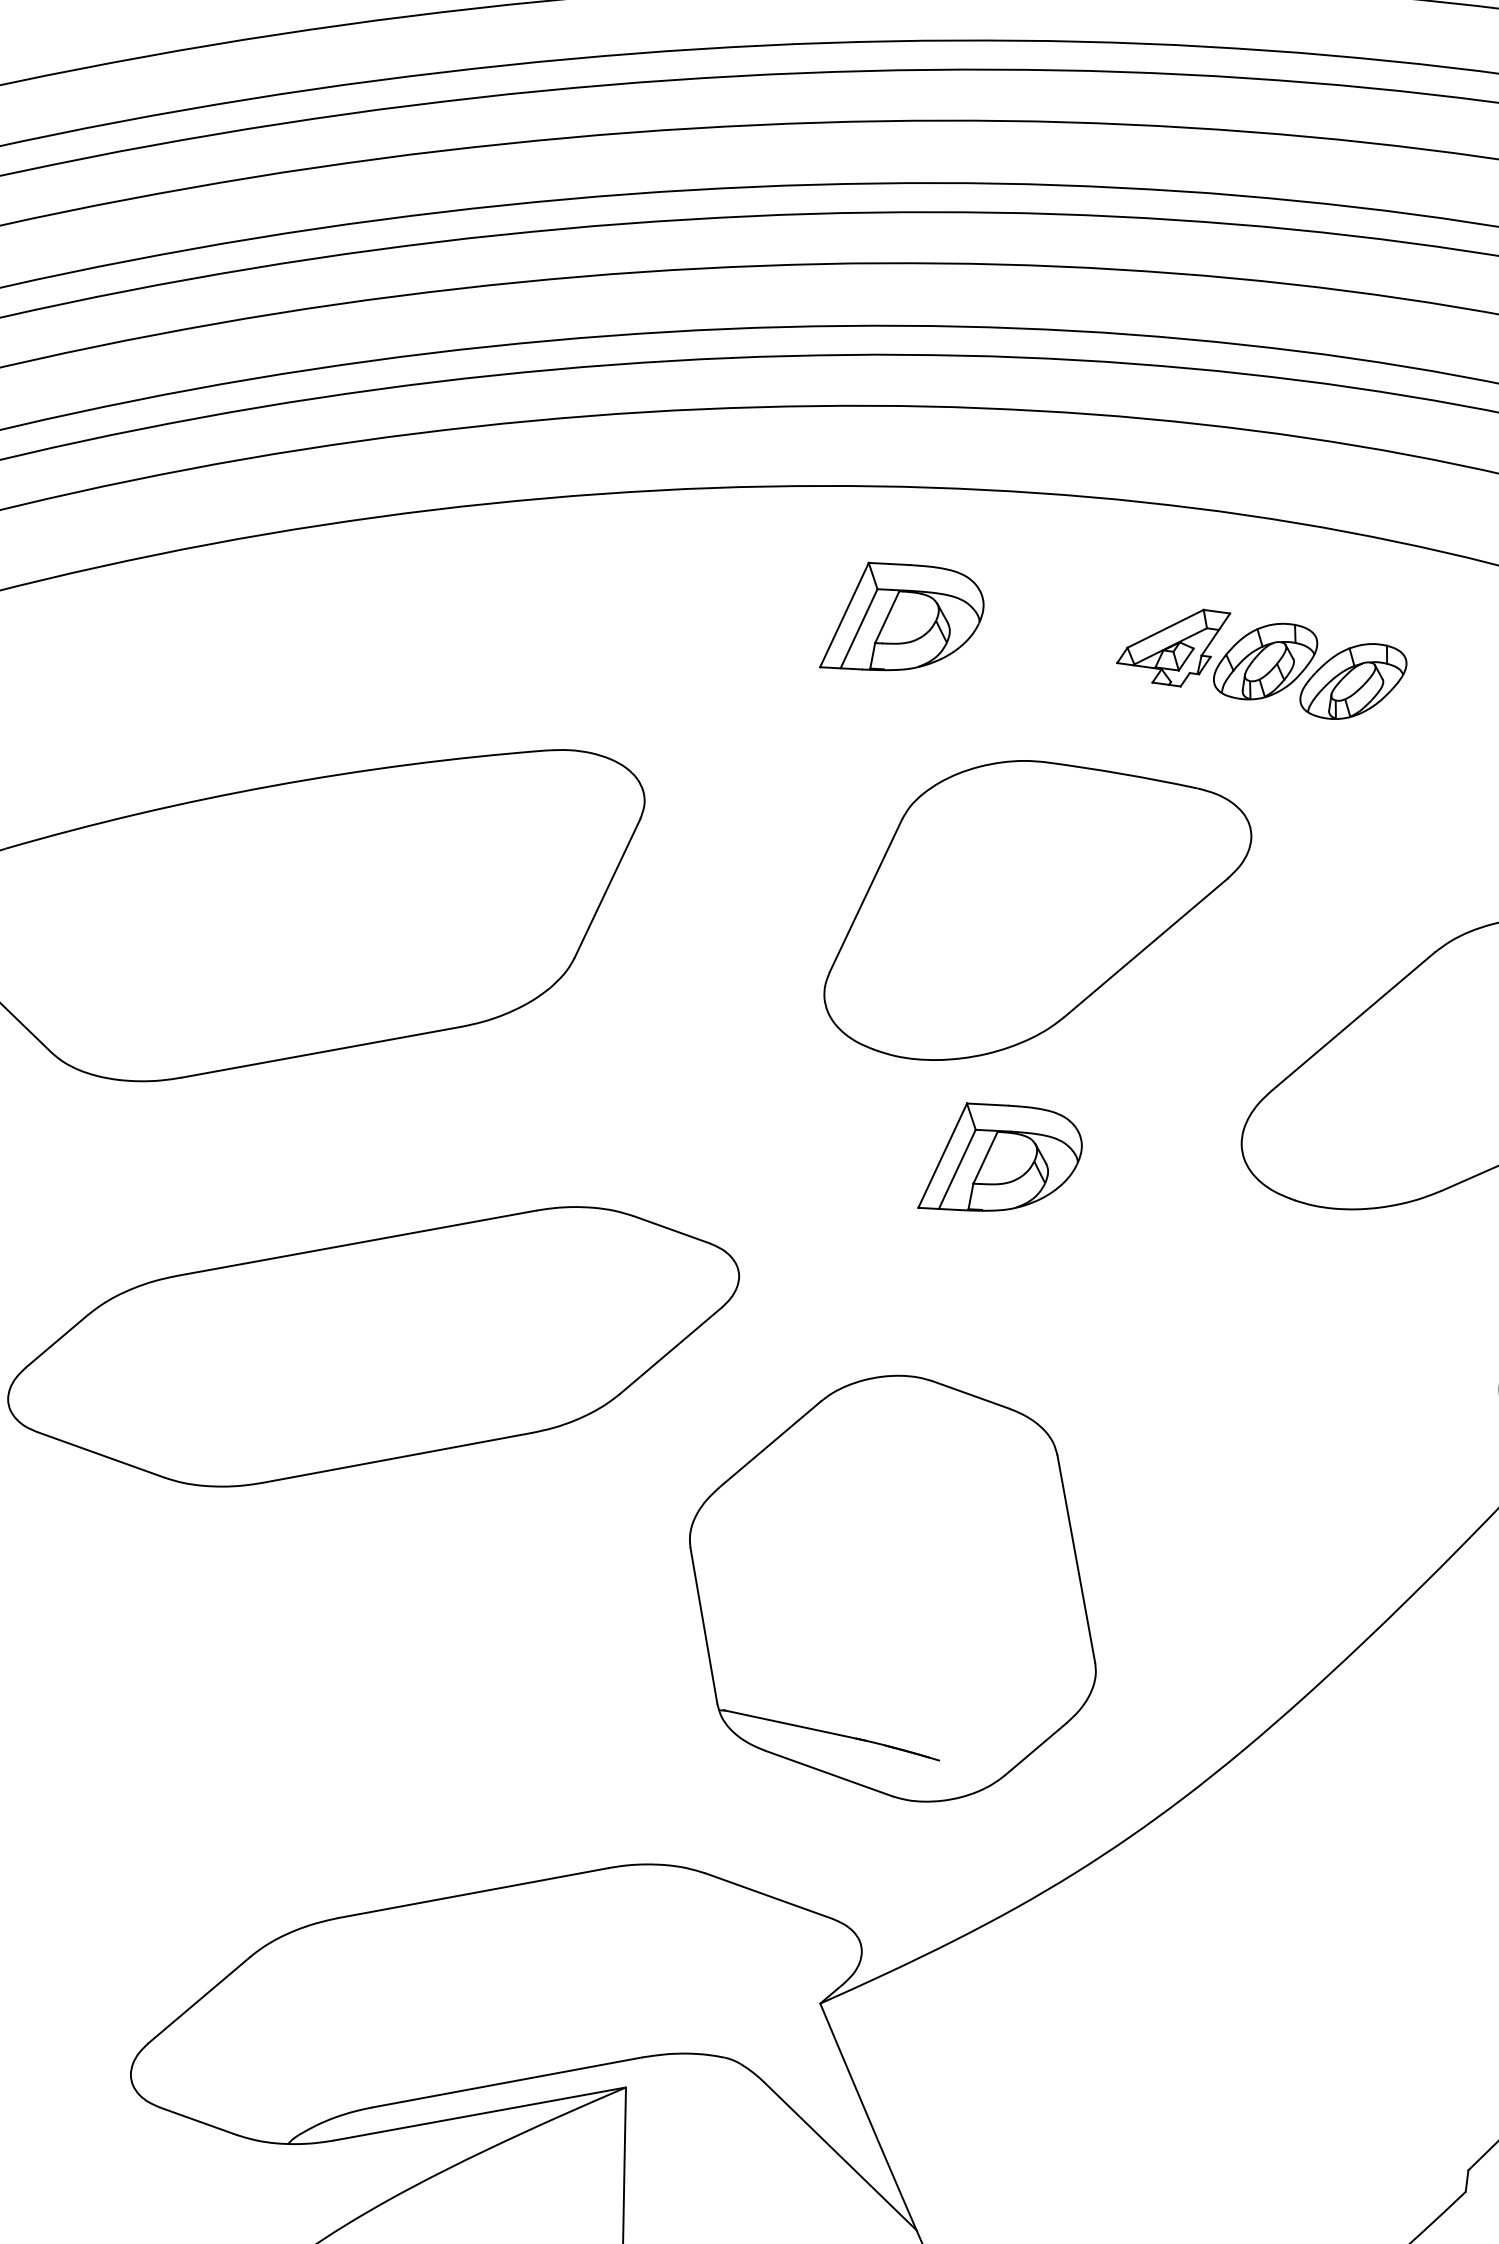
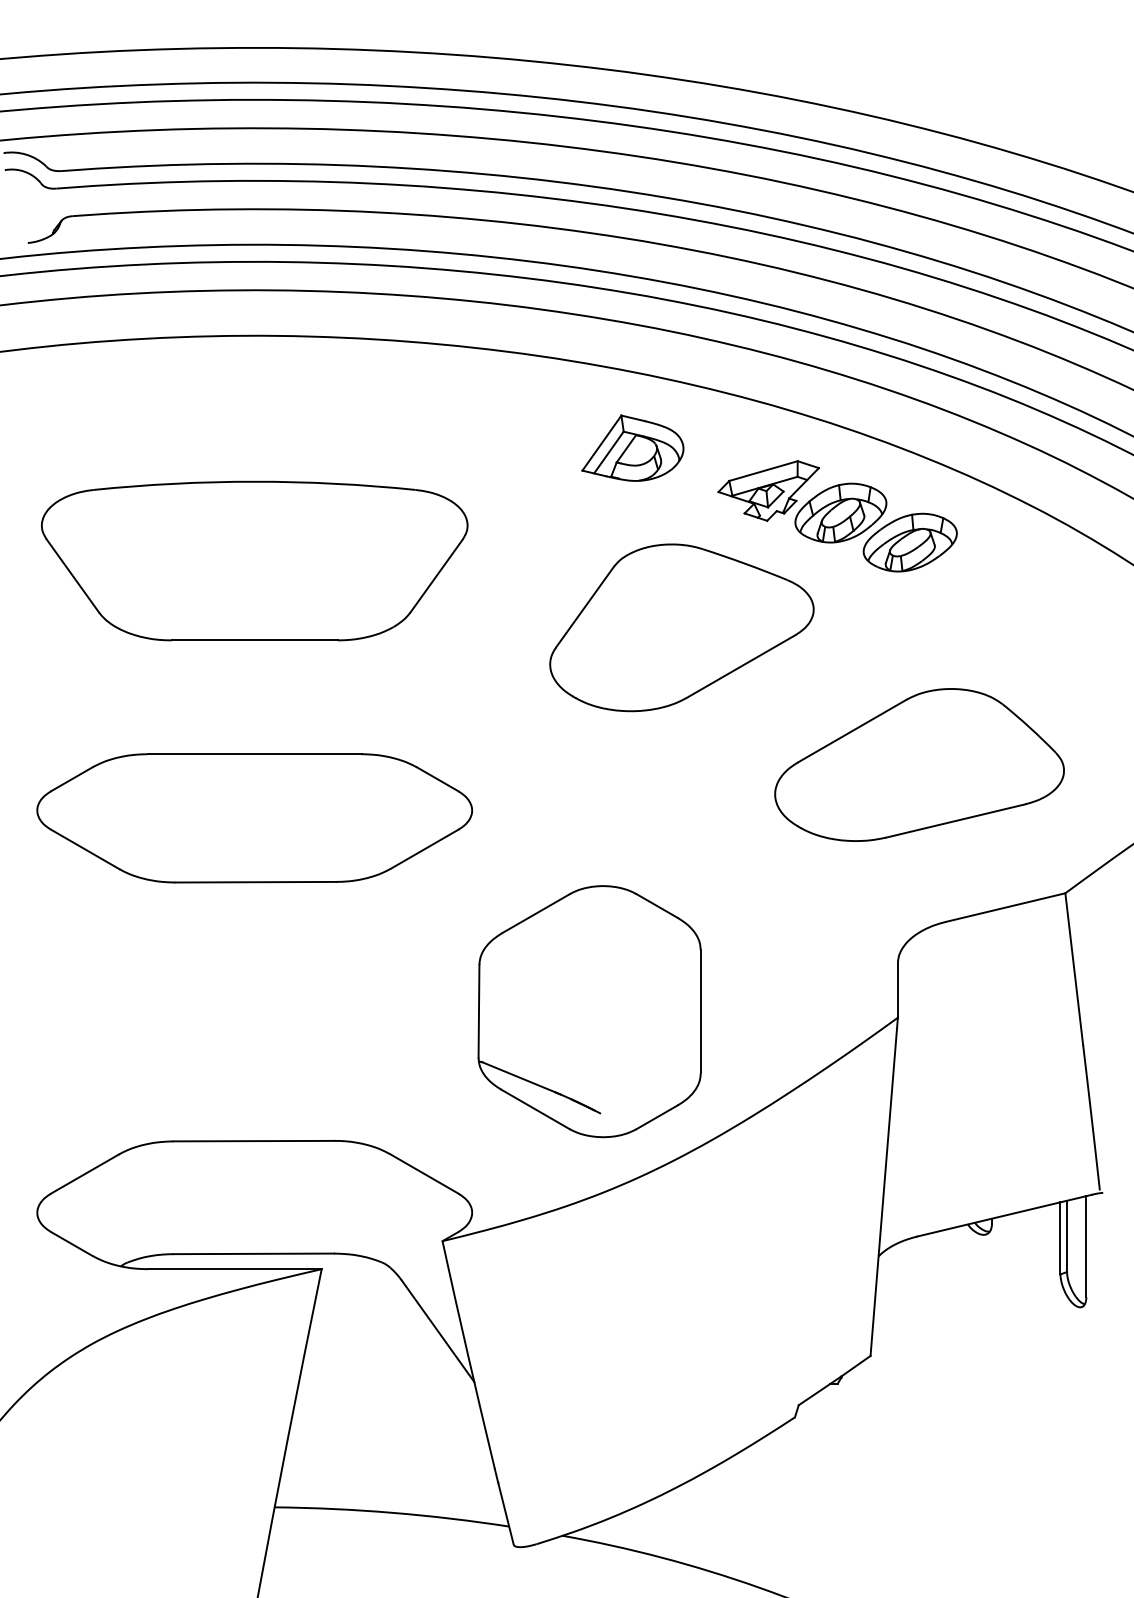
part: (1262, 666) -> (837, 516), size x1.43
part: (995, 1153) -> (632, 769), removed
part: (889, 1592) -> (589, 1011), moved

